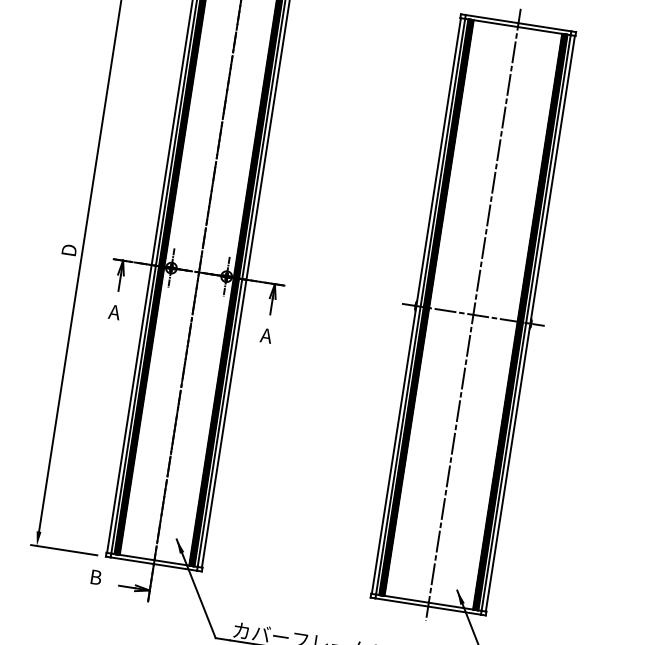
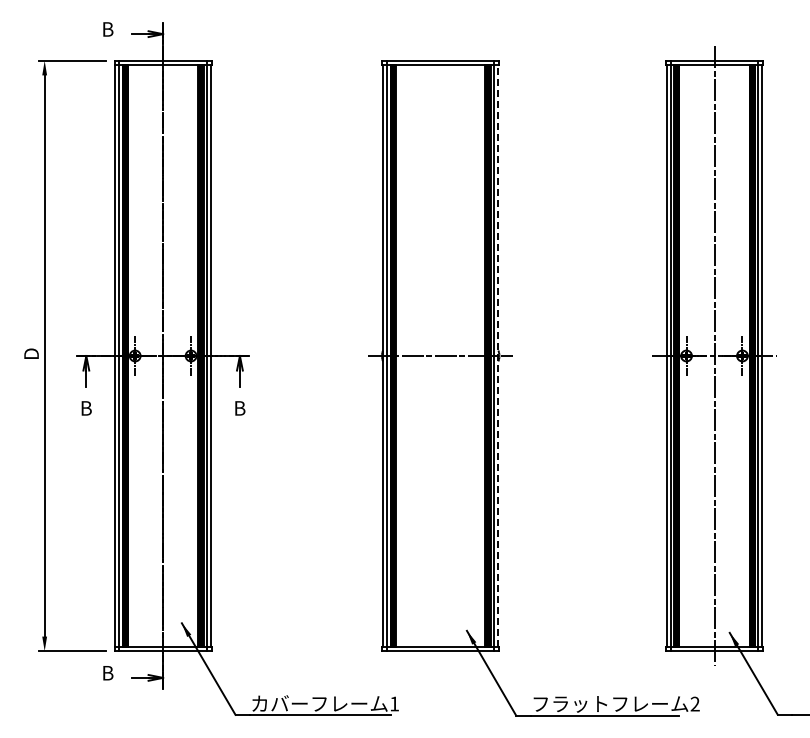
text: (114, 312) -> (85, 408), A -> B
line: (473, 314) -> (440, 355), removed
line: (530, 323) -> (498, 355), solid -> dashed
text: (266, 335) -> (239, 408), A -> B

